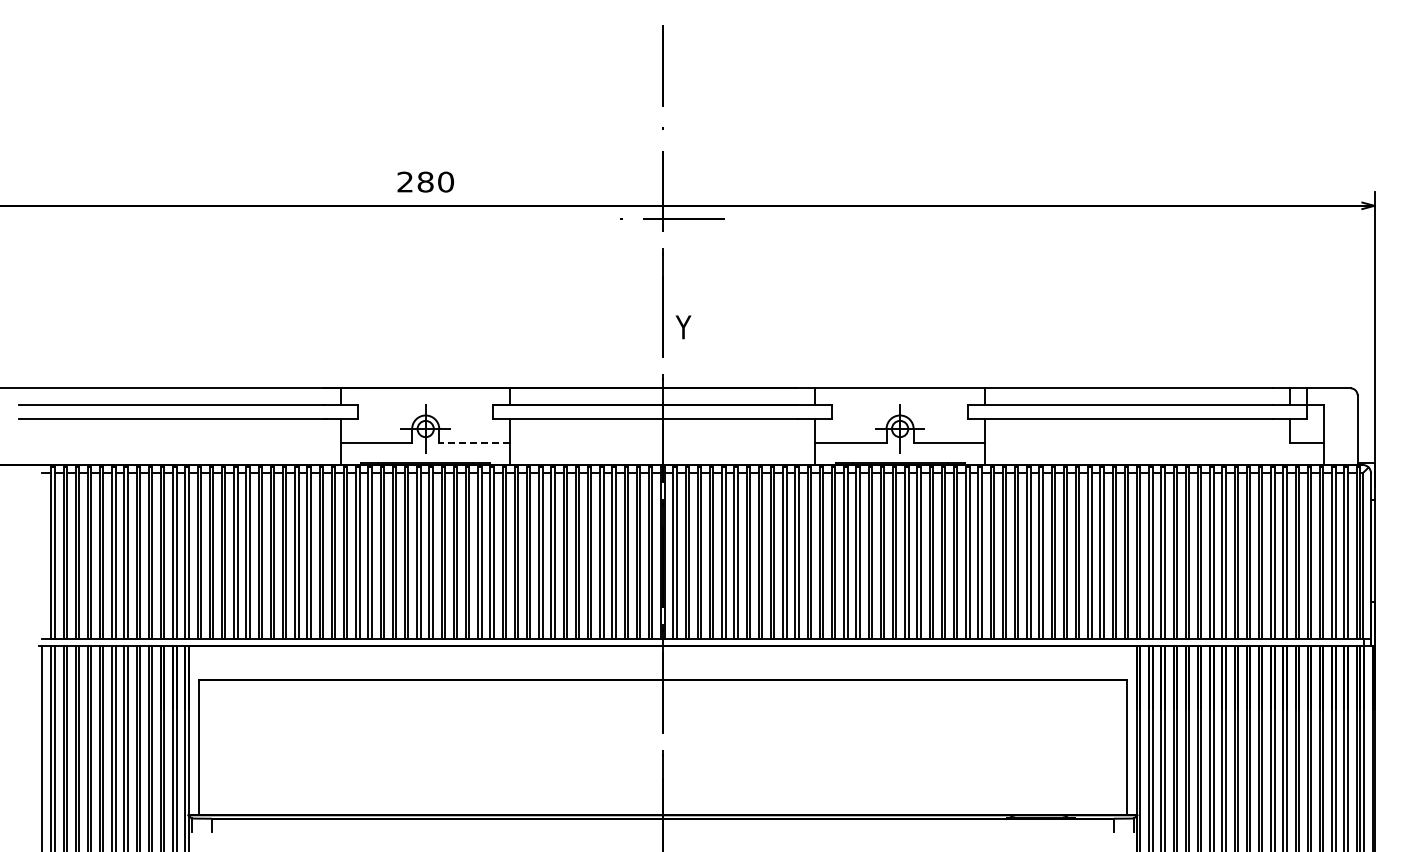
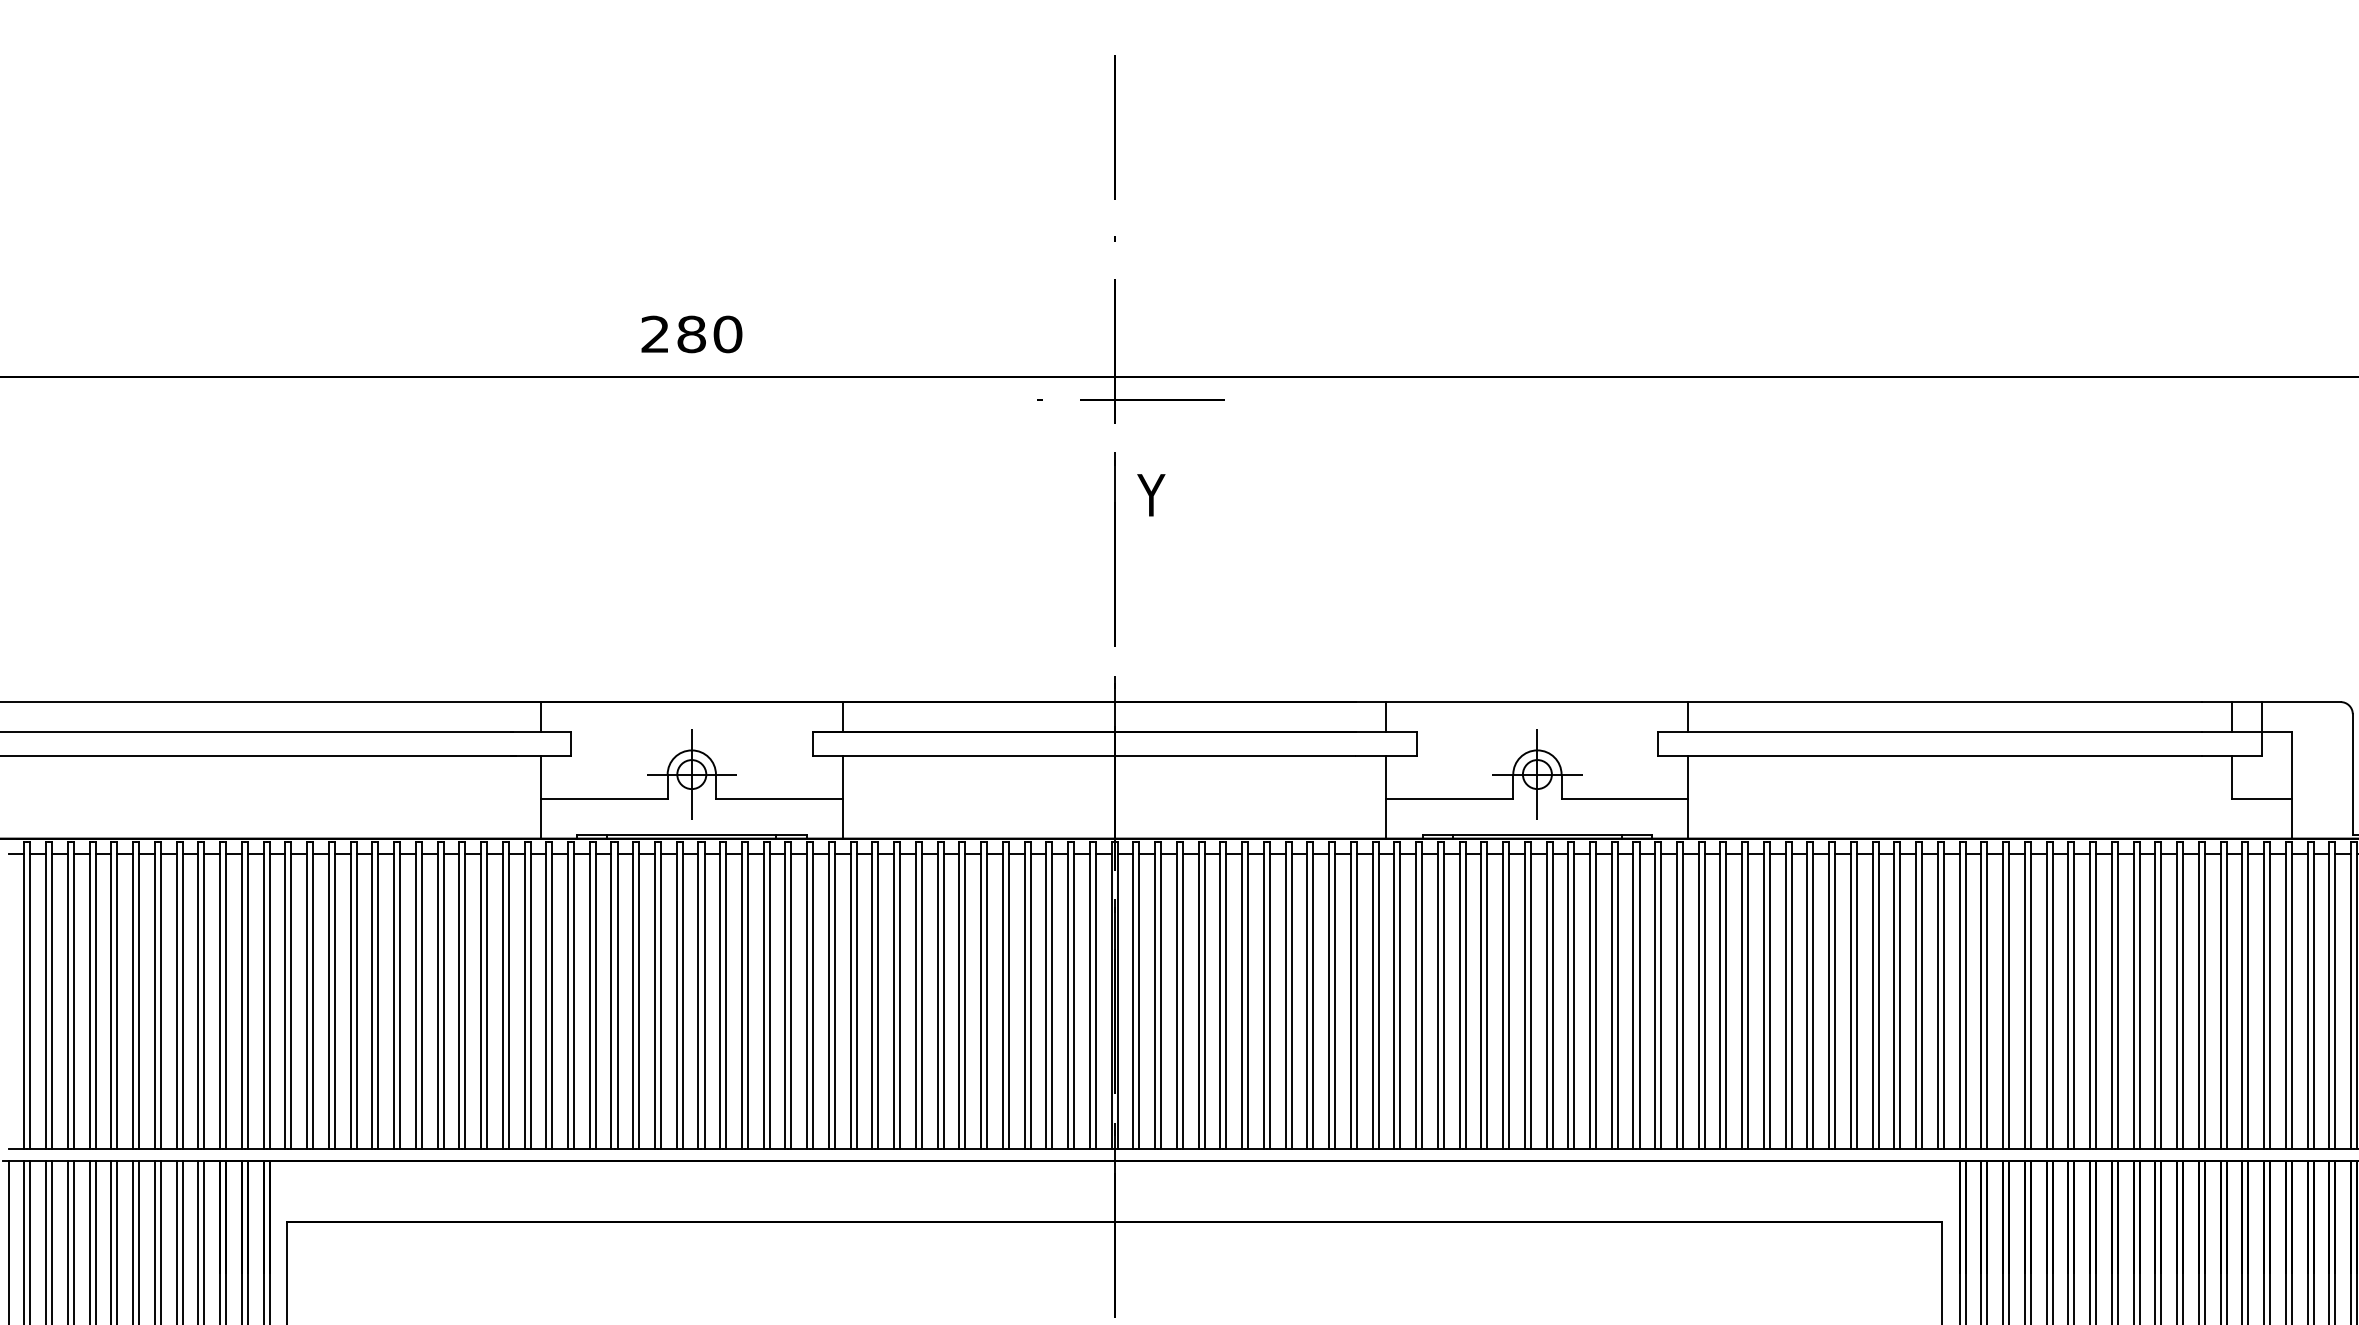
text: (683, 327) -> (1151, 495), moved
line: (474, 442) -> (778, 798), dashed -> solid

